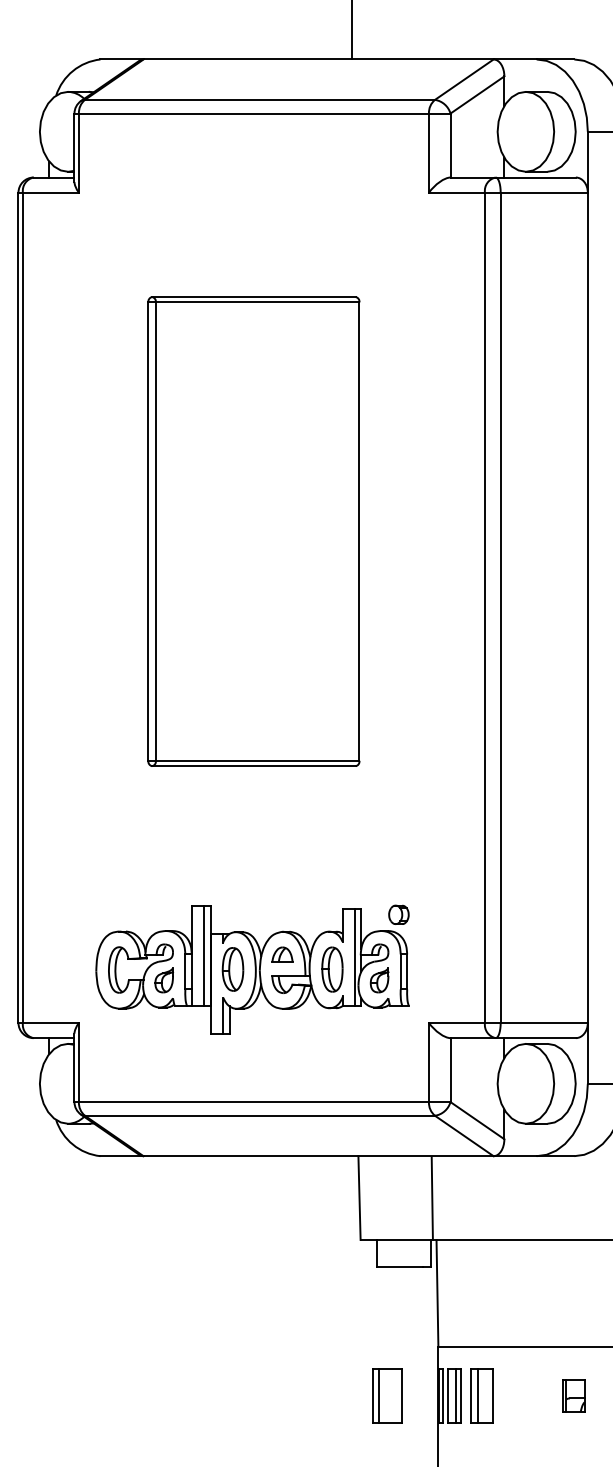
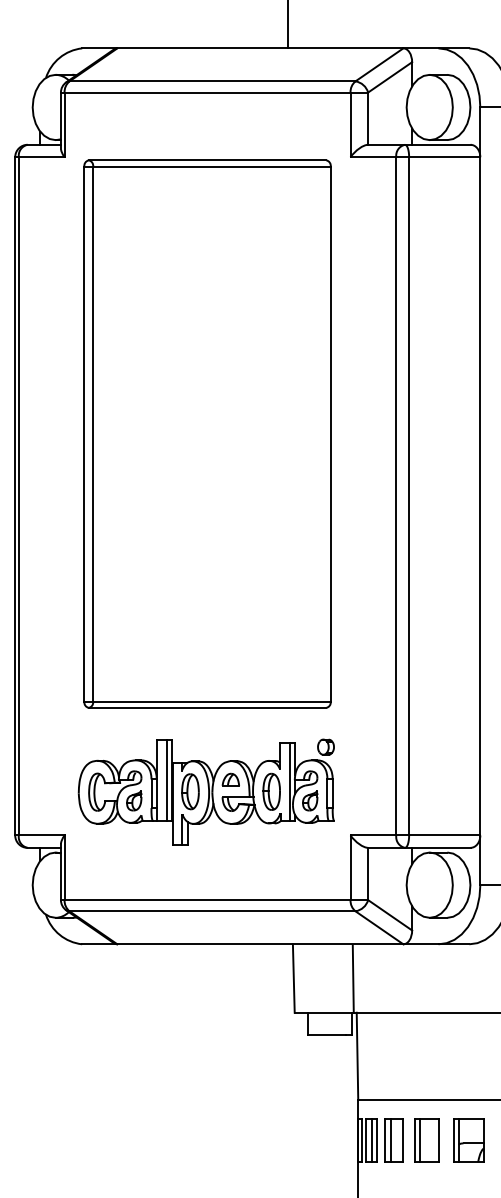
part: (253, 530) -> (207, 433), size x1.43
part: (387, 1396) -> (426, 1140), moved
part: (573, 1396) -> (468, 1140), size x1.67

